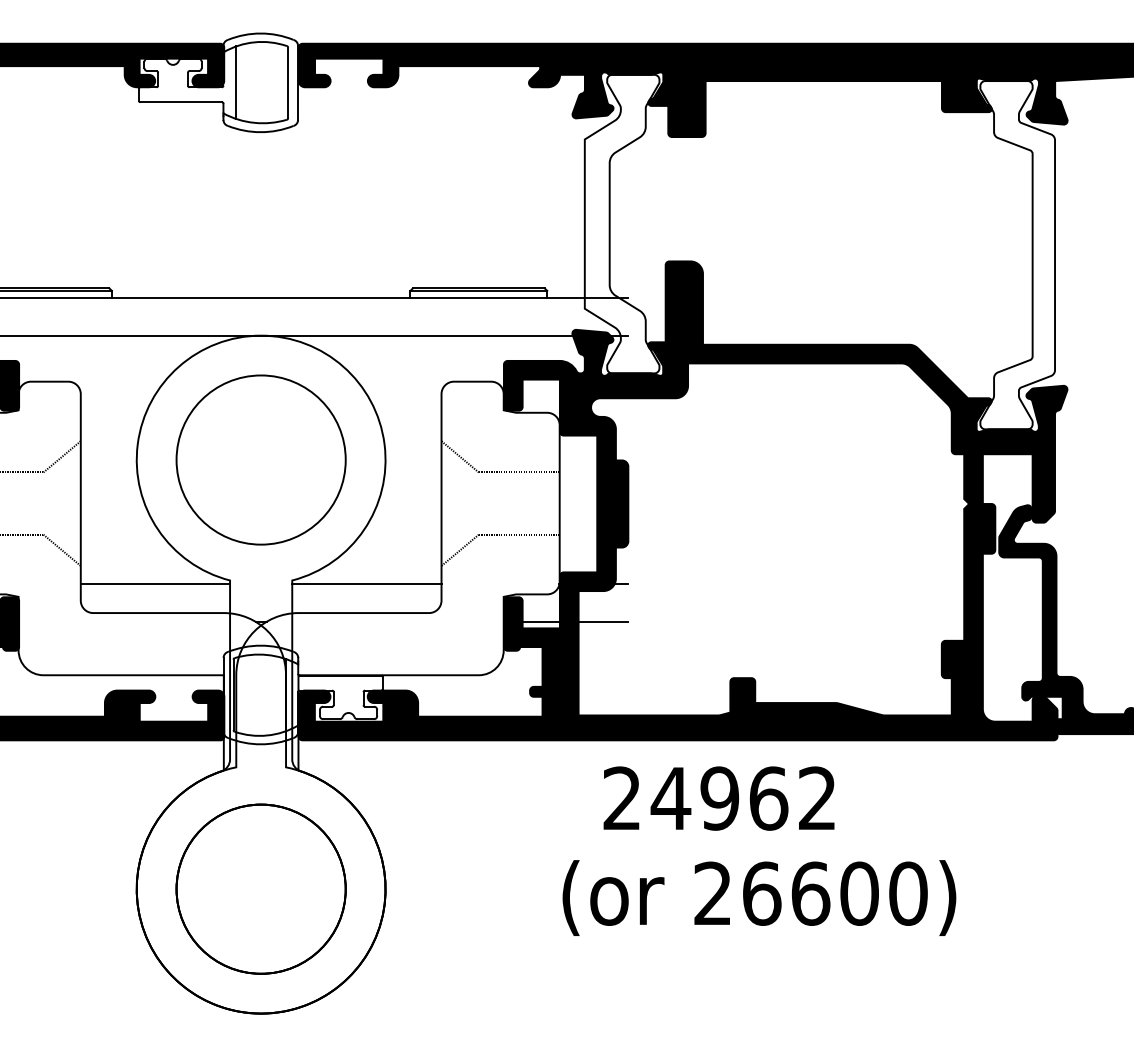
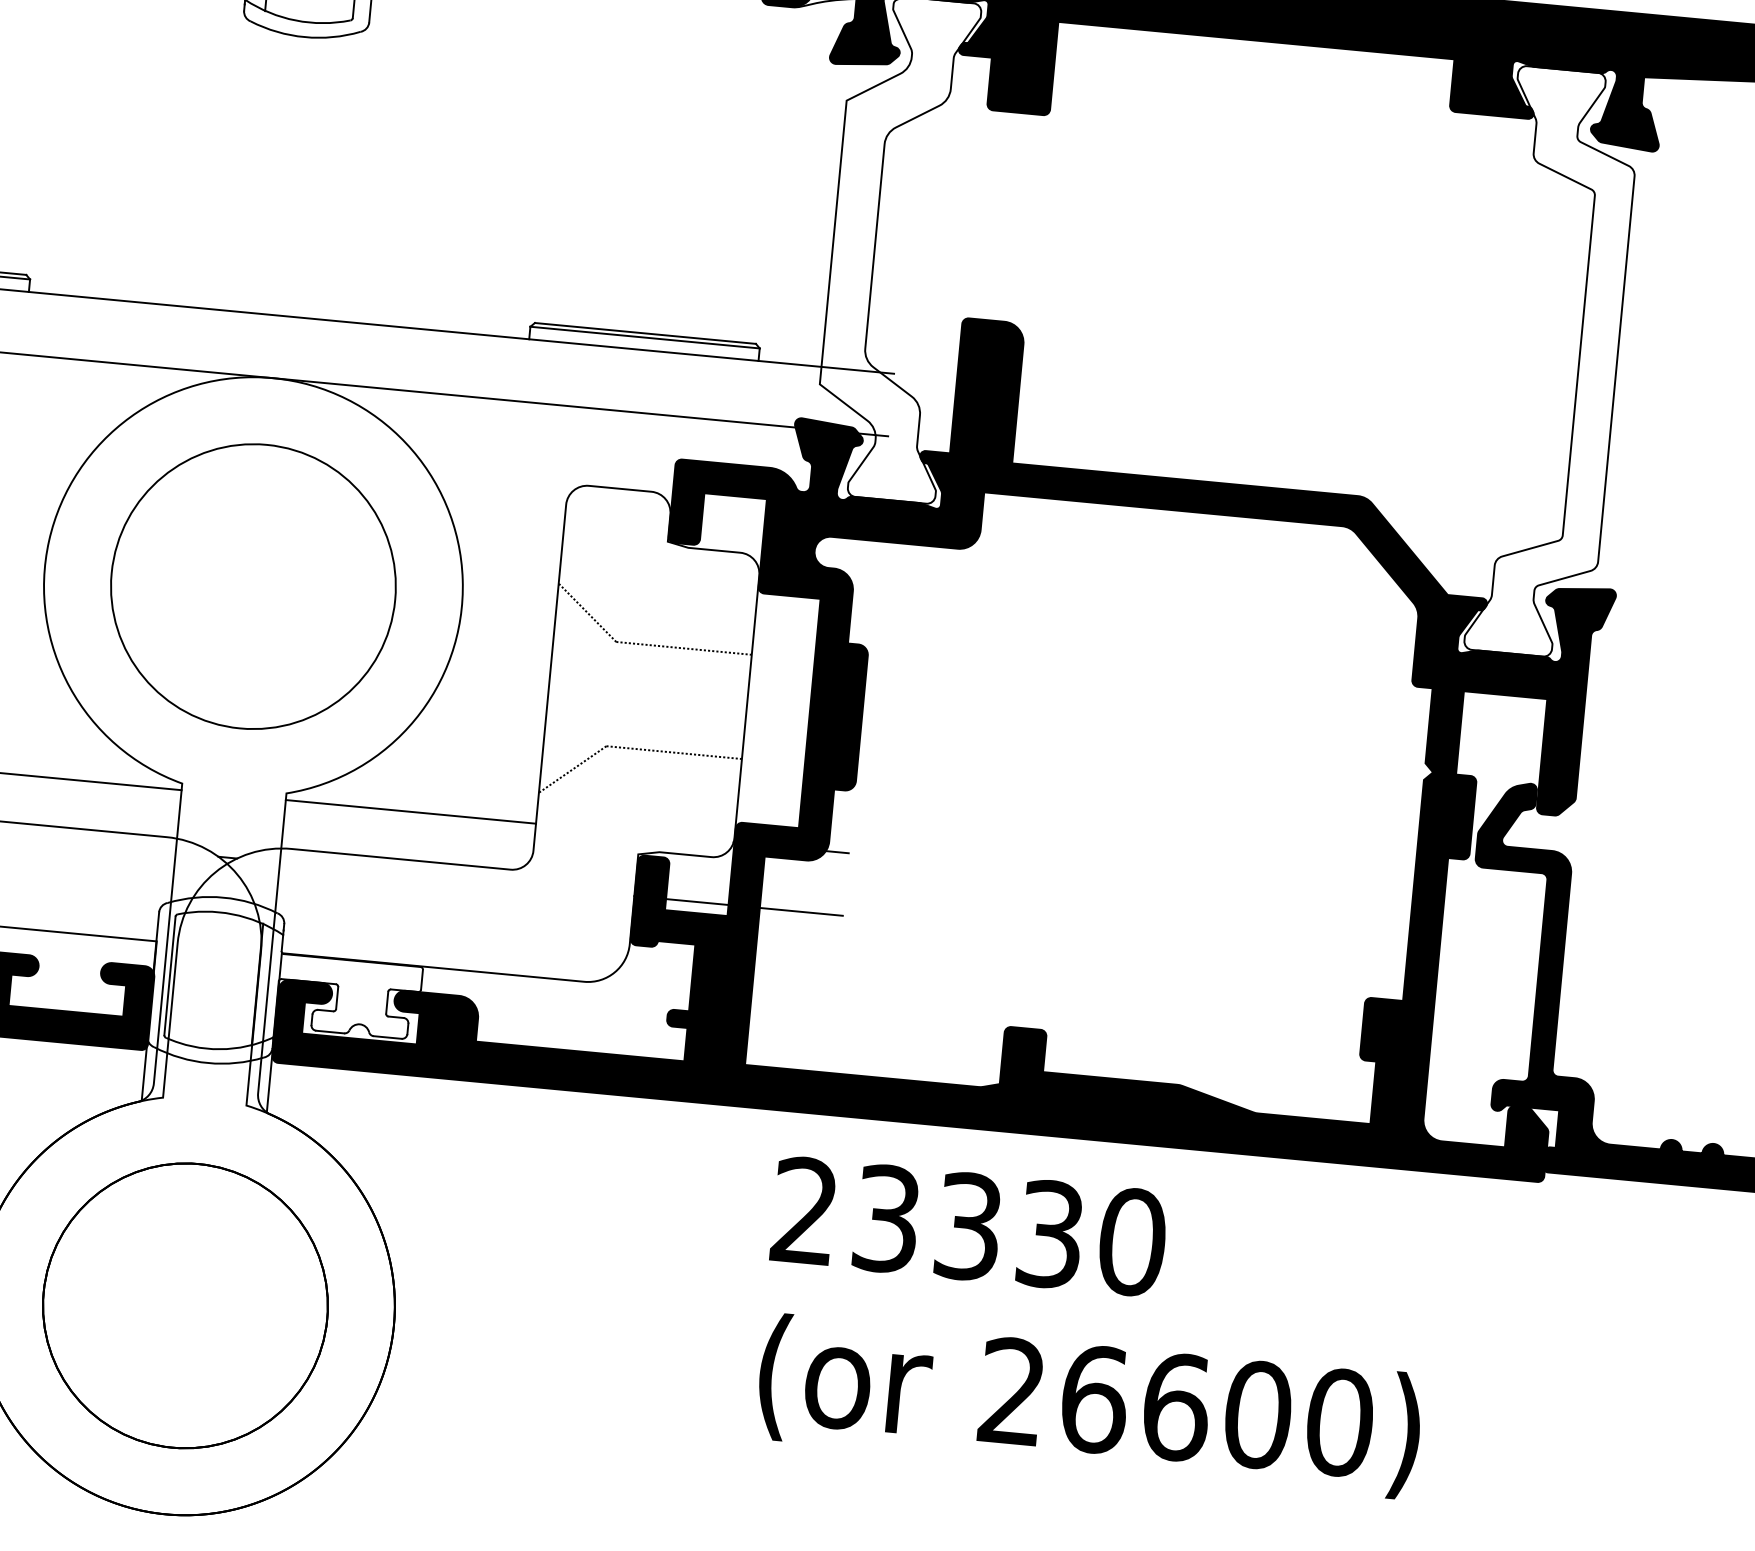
text: (743, 798) -> (1008, 1230), 24962 -> 23330
text: (759, 897) -> (1089, 1405), moved

